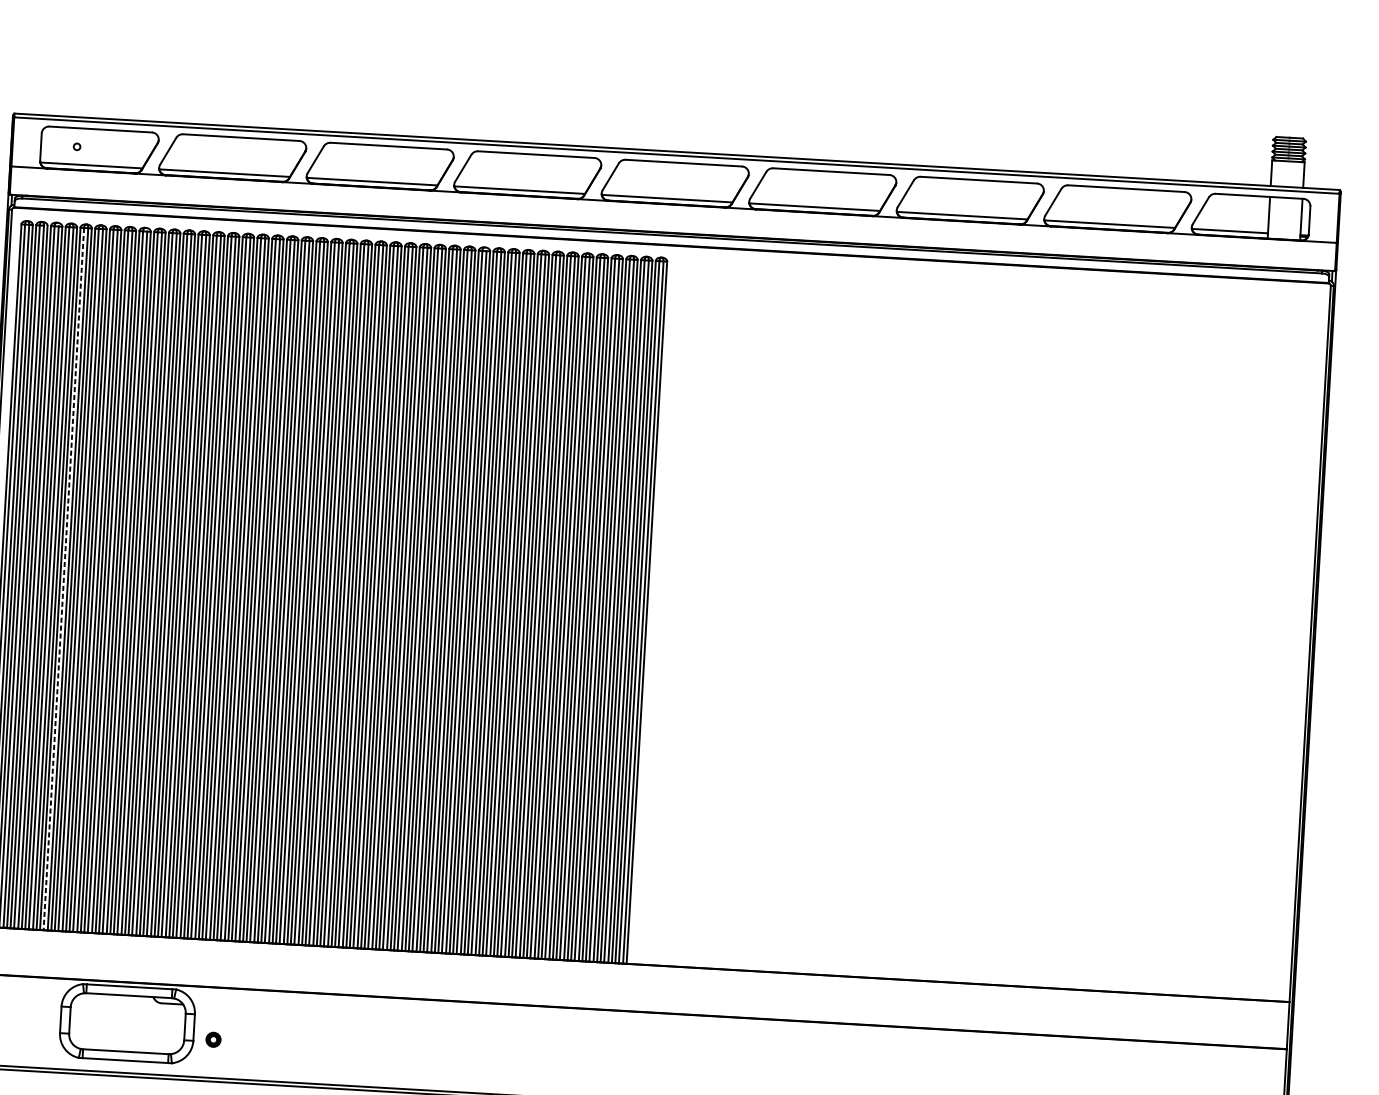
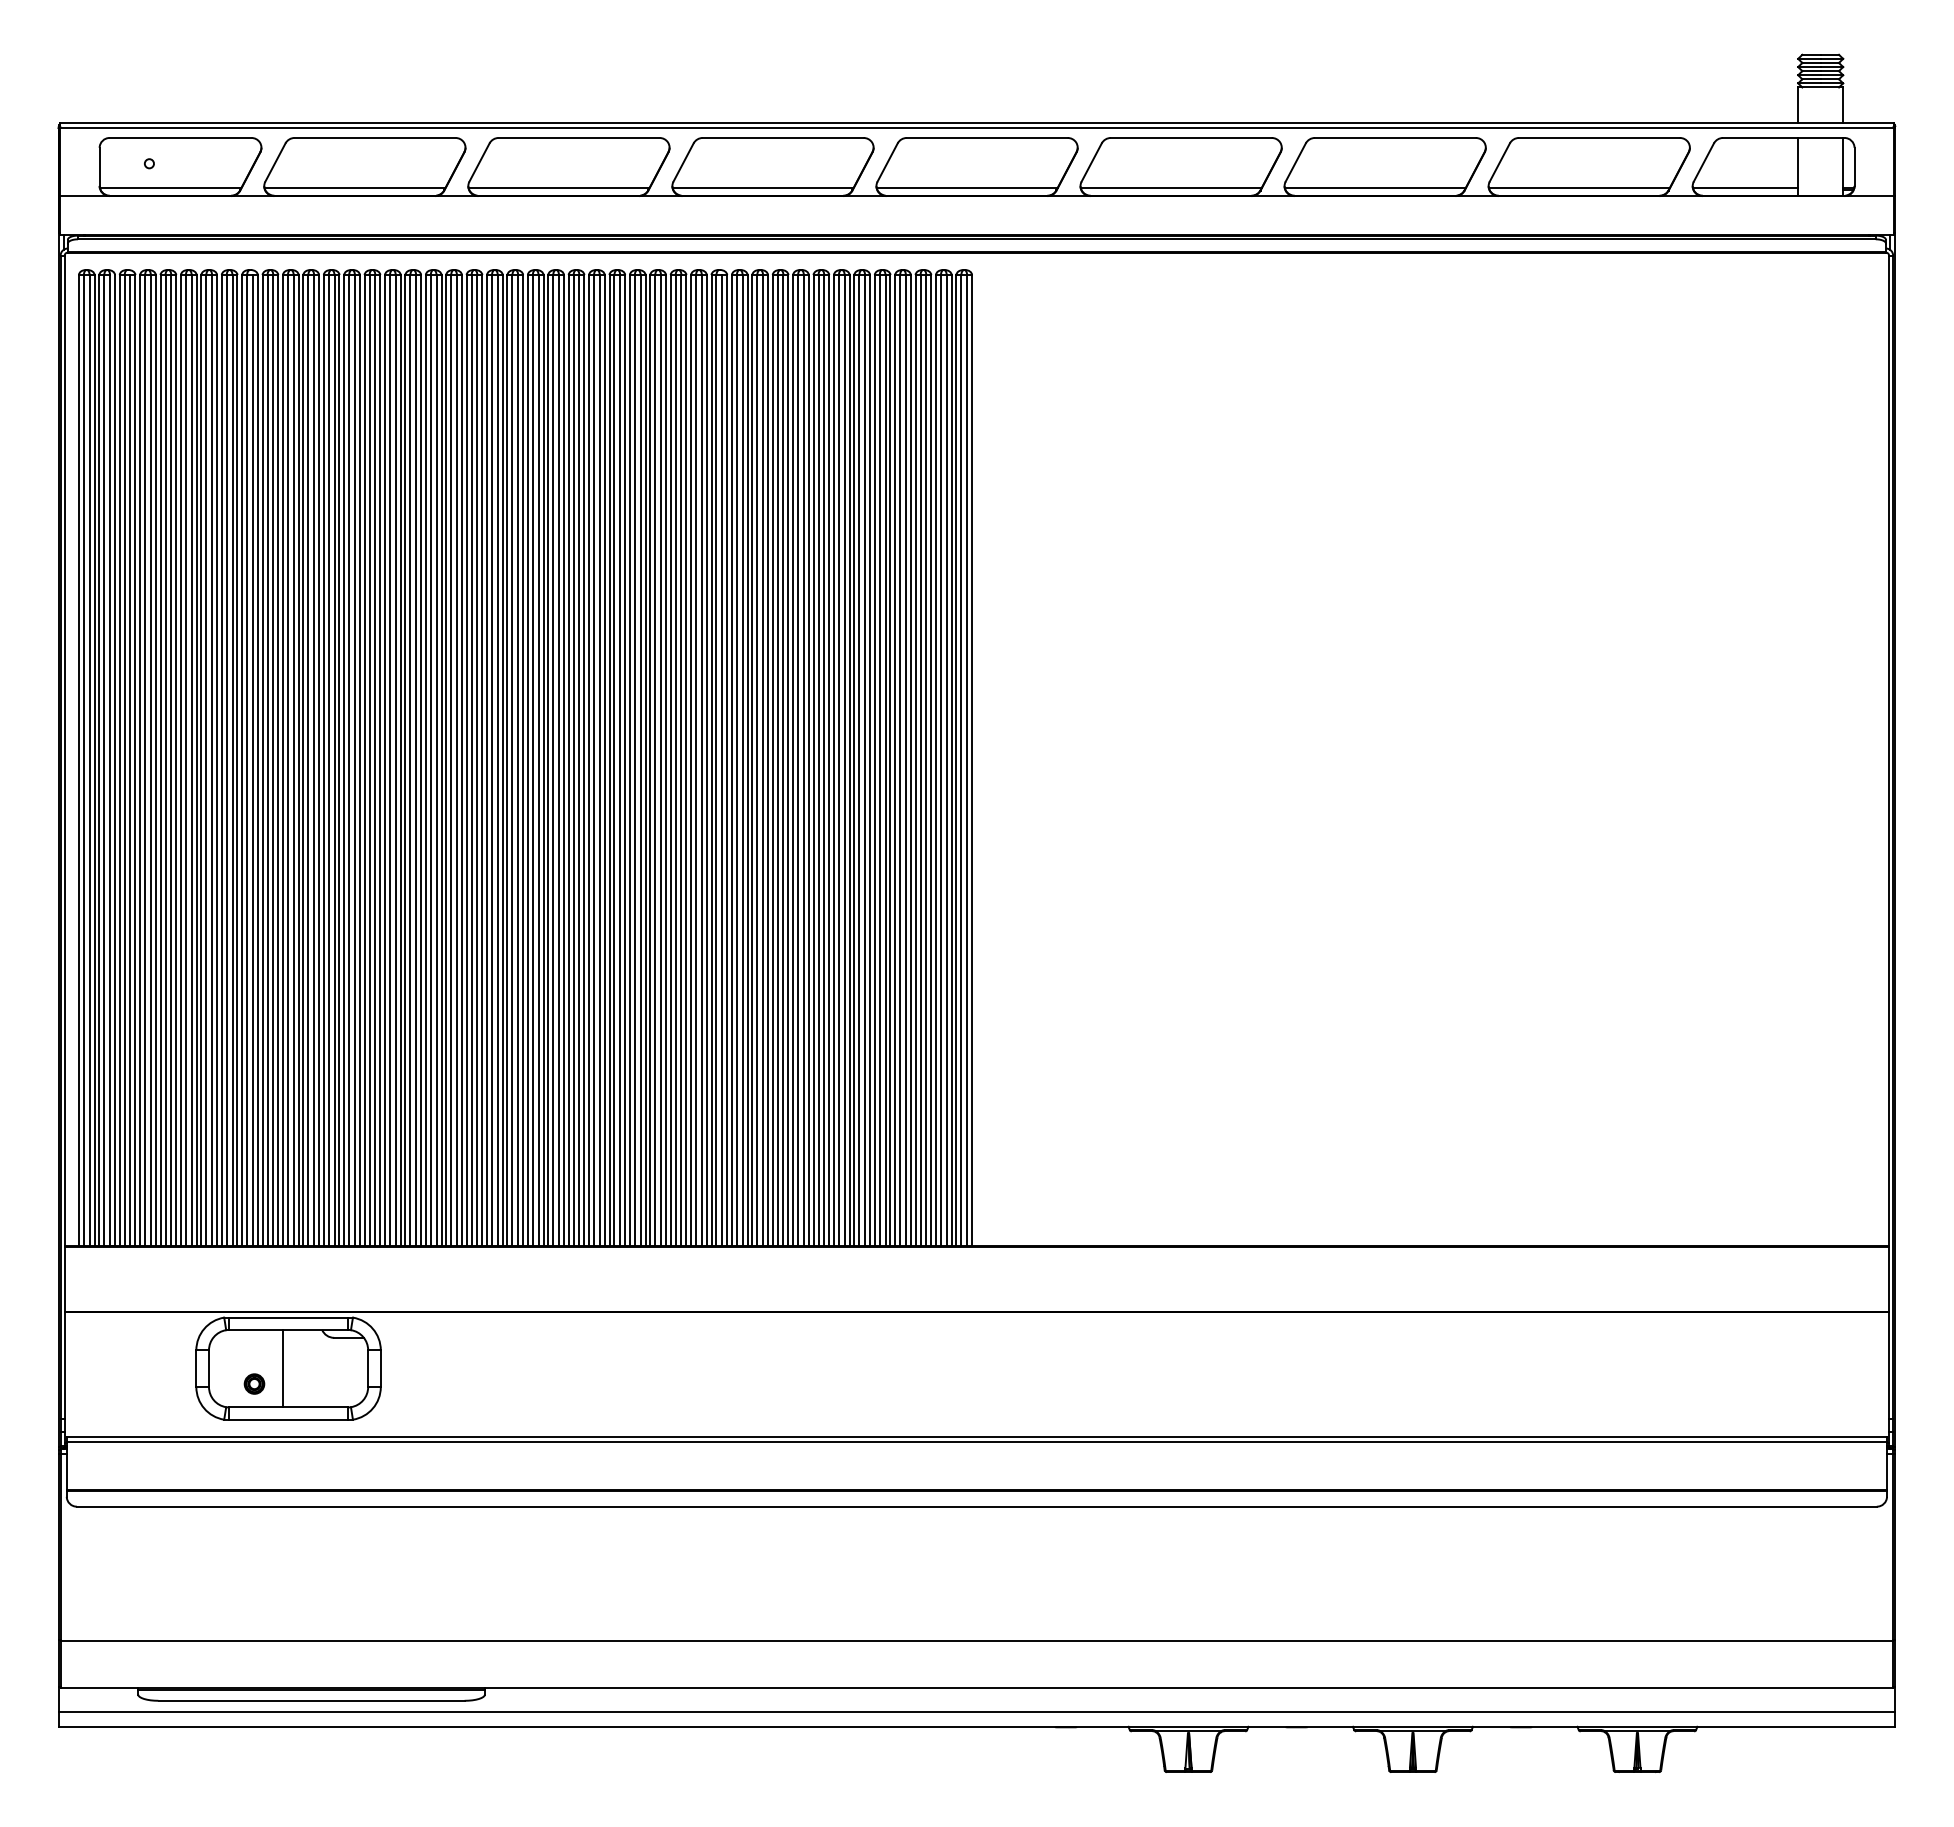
line: (63, 578) -> (165, 760), dashed -> solid
line: (123, 1023) -> (283, 1368), added
part: (213, 1039) -> (254, 1383), moved

